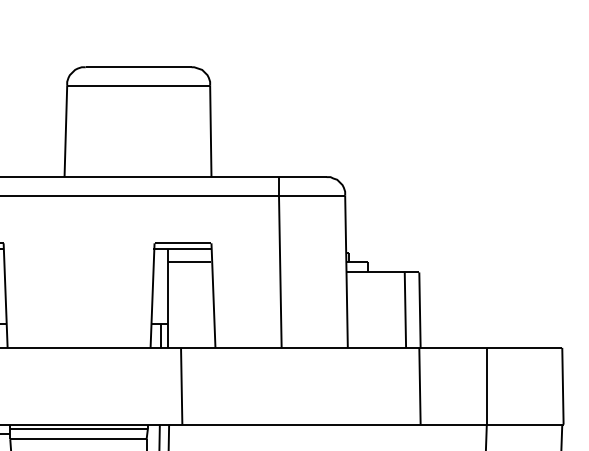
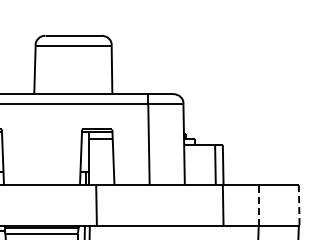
line: (486, 384) -> (258, 204), solid -> dashed
line: (563, 386) -> (299, 205), solid -> dashed

